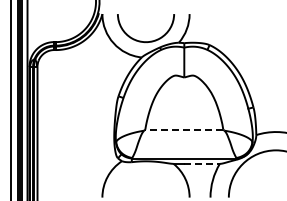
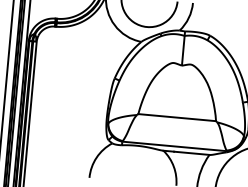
line: (184, 129) -> (177, 117), dashed -> solid
line: (202, 163) -> (192, 152), dashed -> solid

